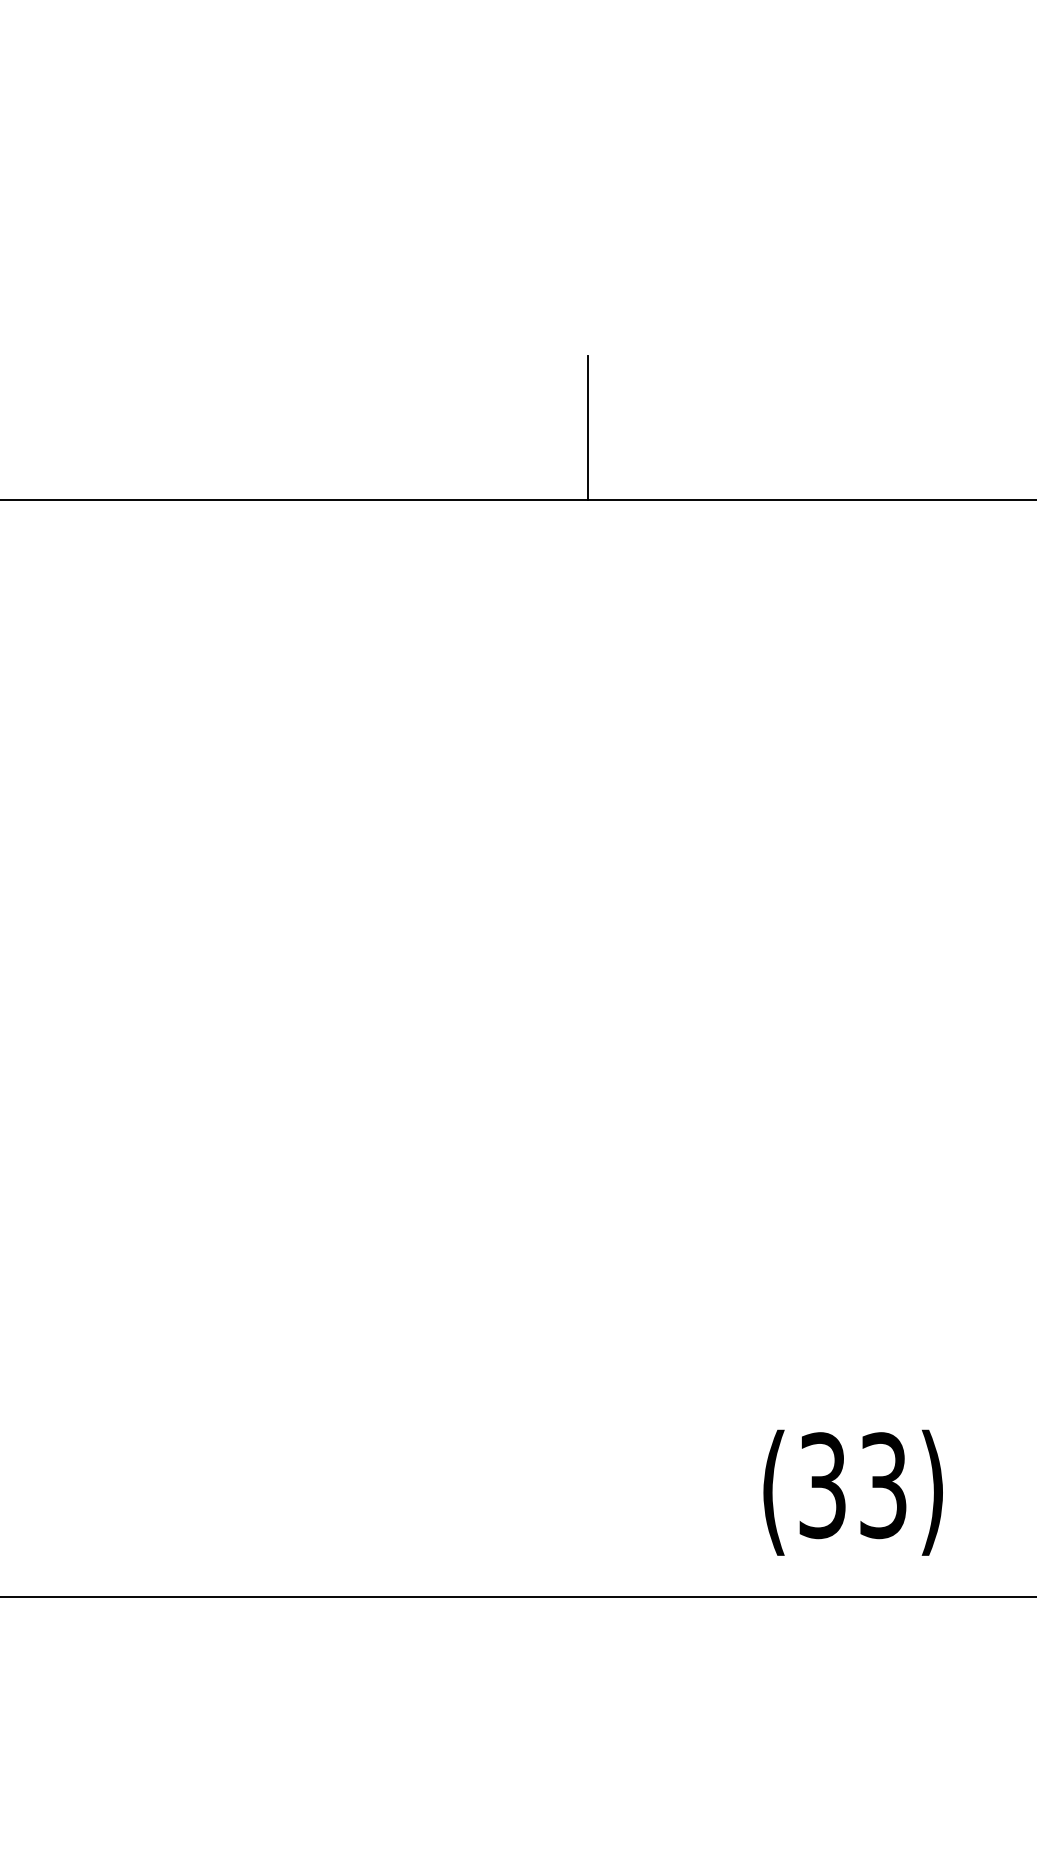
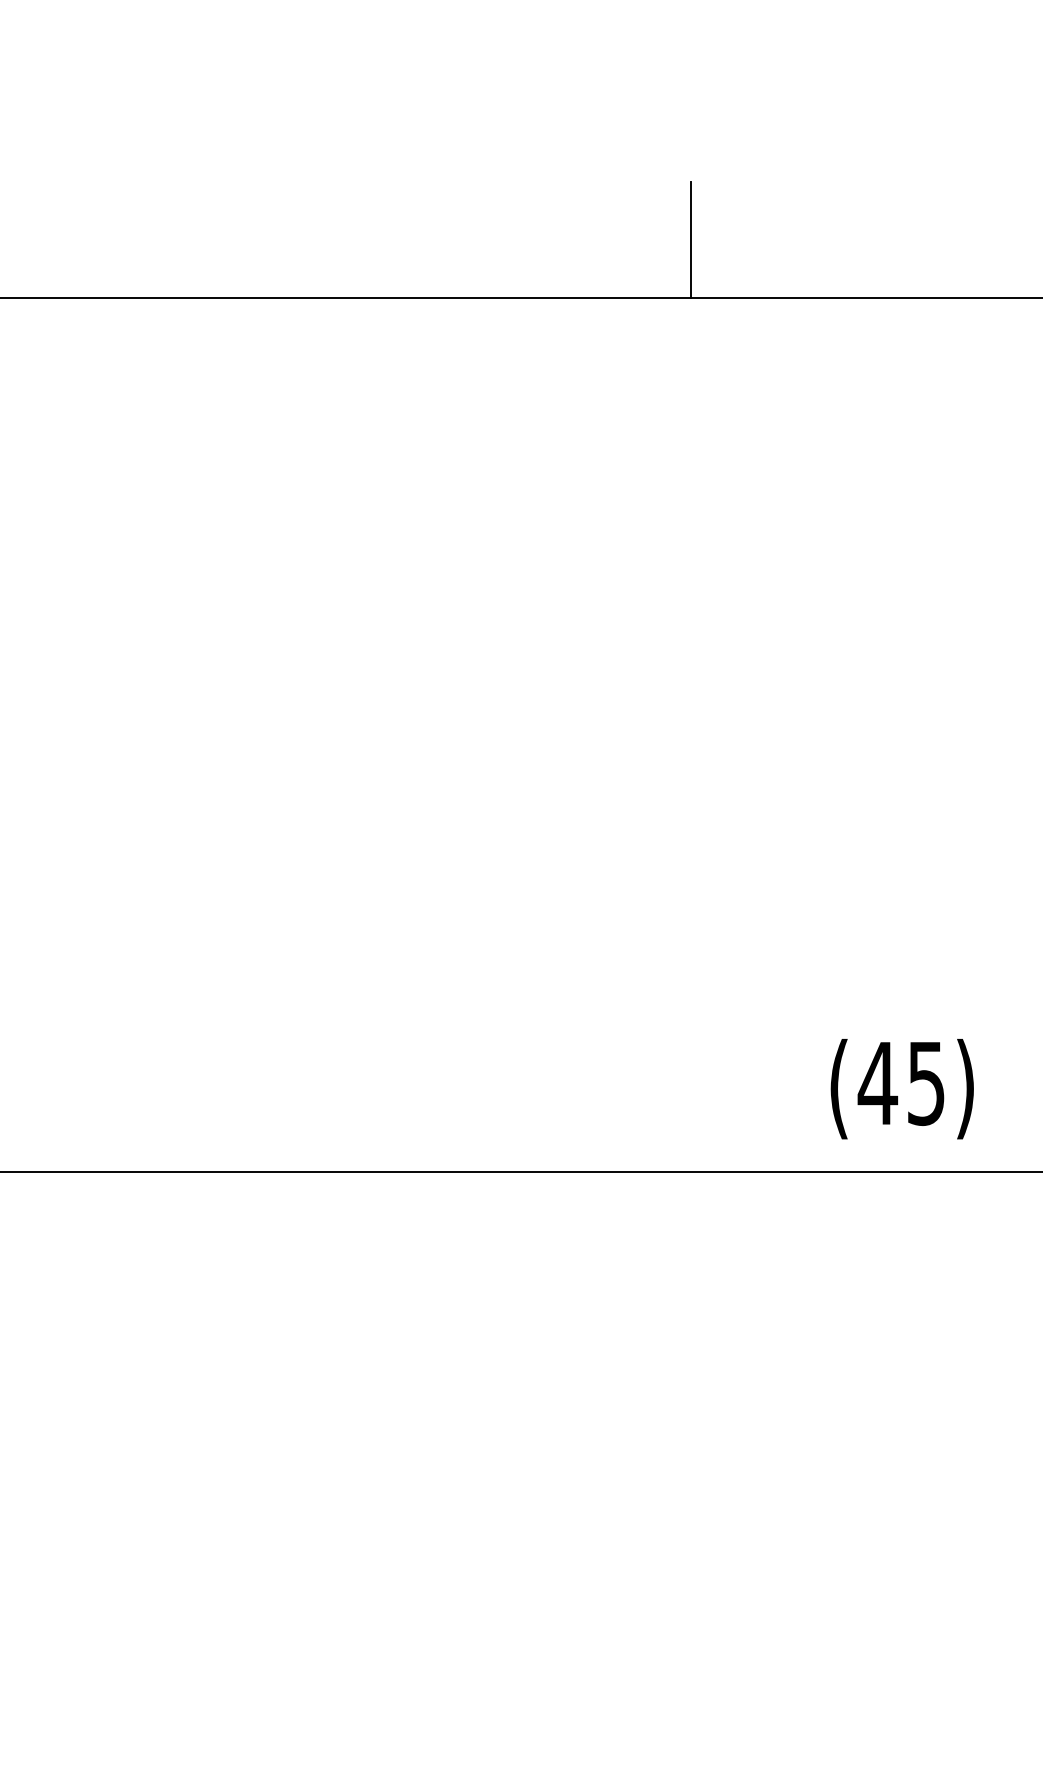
text: (850, 1485) -> (900, 1083), (33) -> (45)

